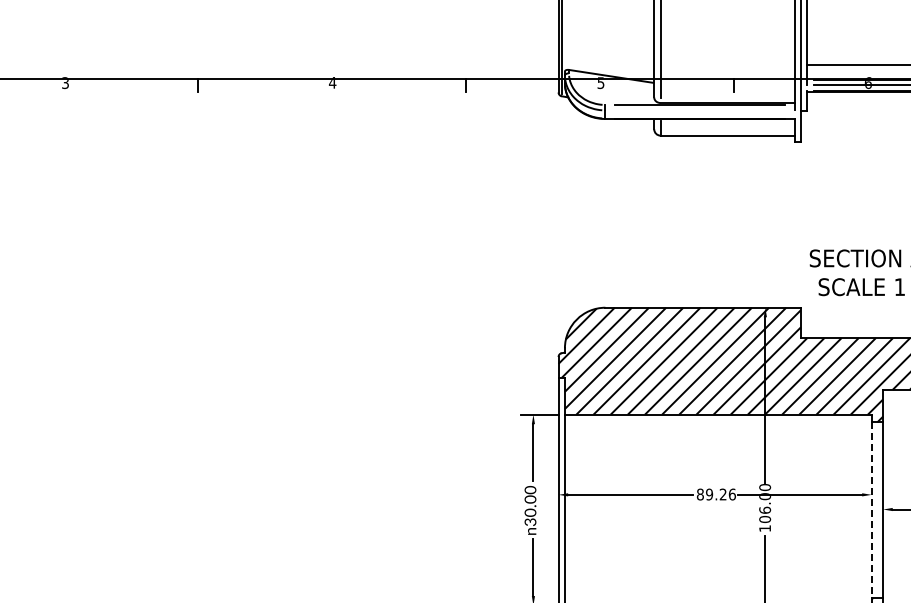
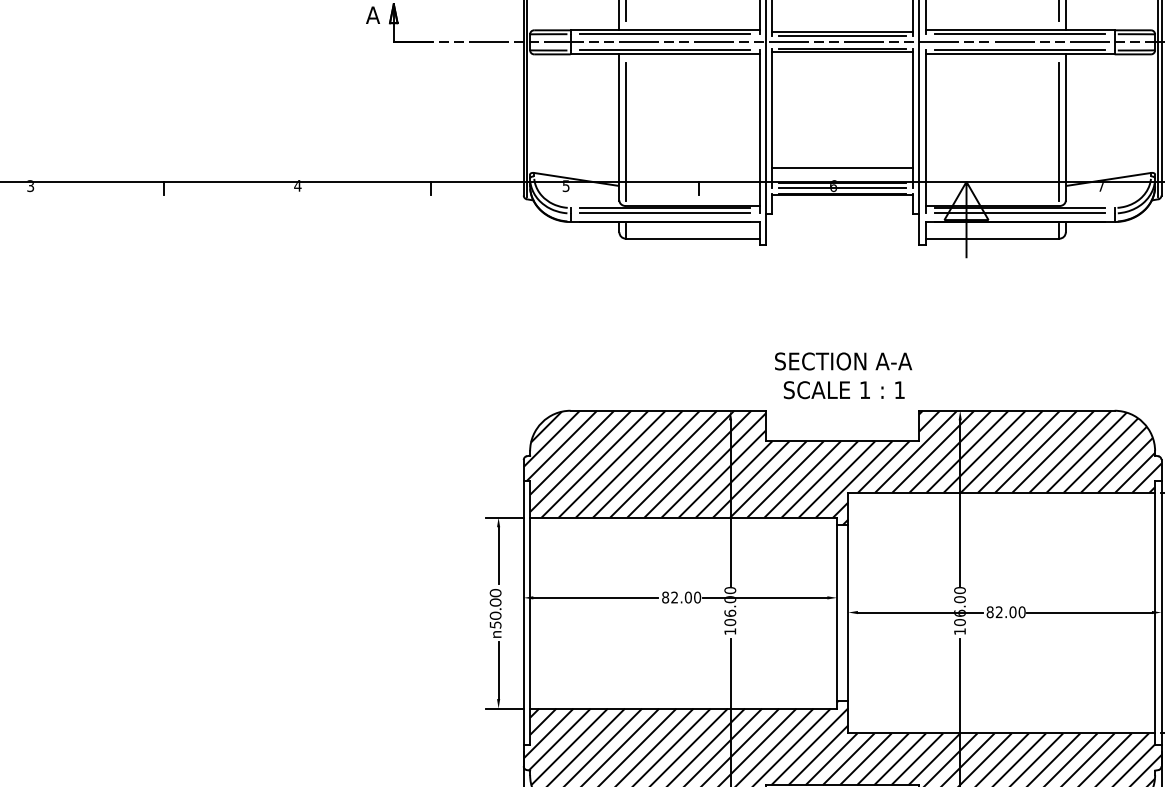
line: (700, 110) -> (665, 213), added
text: (721, 494) -> (686, 597), 89.26 -> 82.00
line: (871, 510) -> (836, 613), dashed -> solid
text: (530, 521) -> (495, 624), 30.00 -> 50.00

